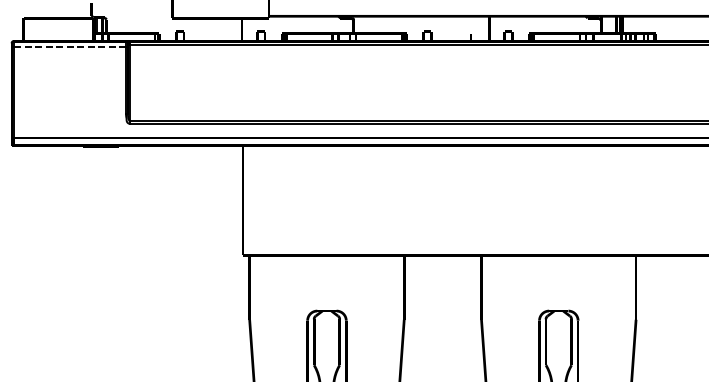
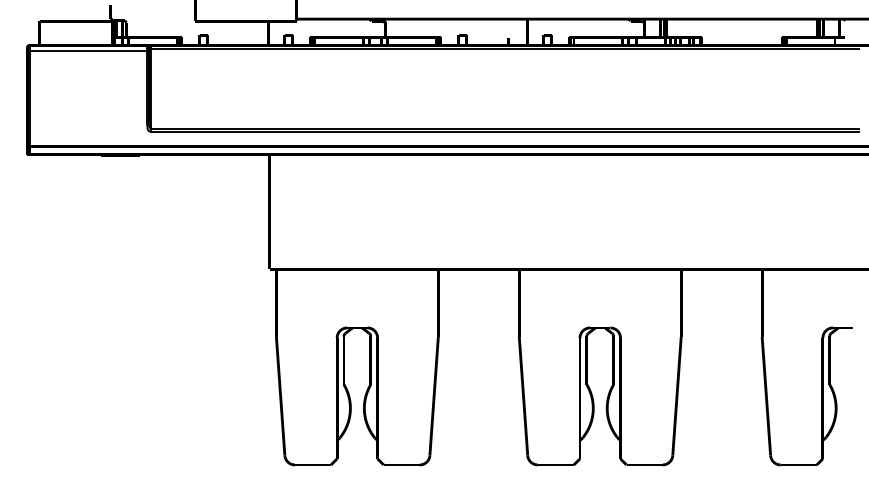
line: (70, 47) -> (88, 51), dashed -> solid

